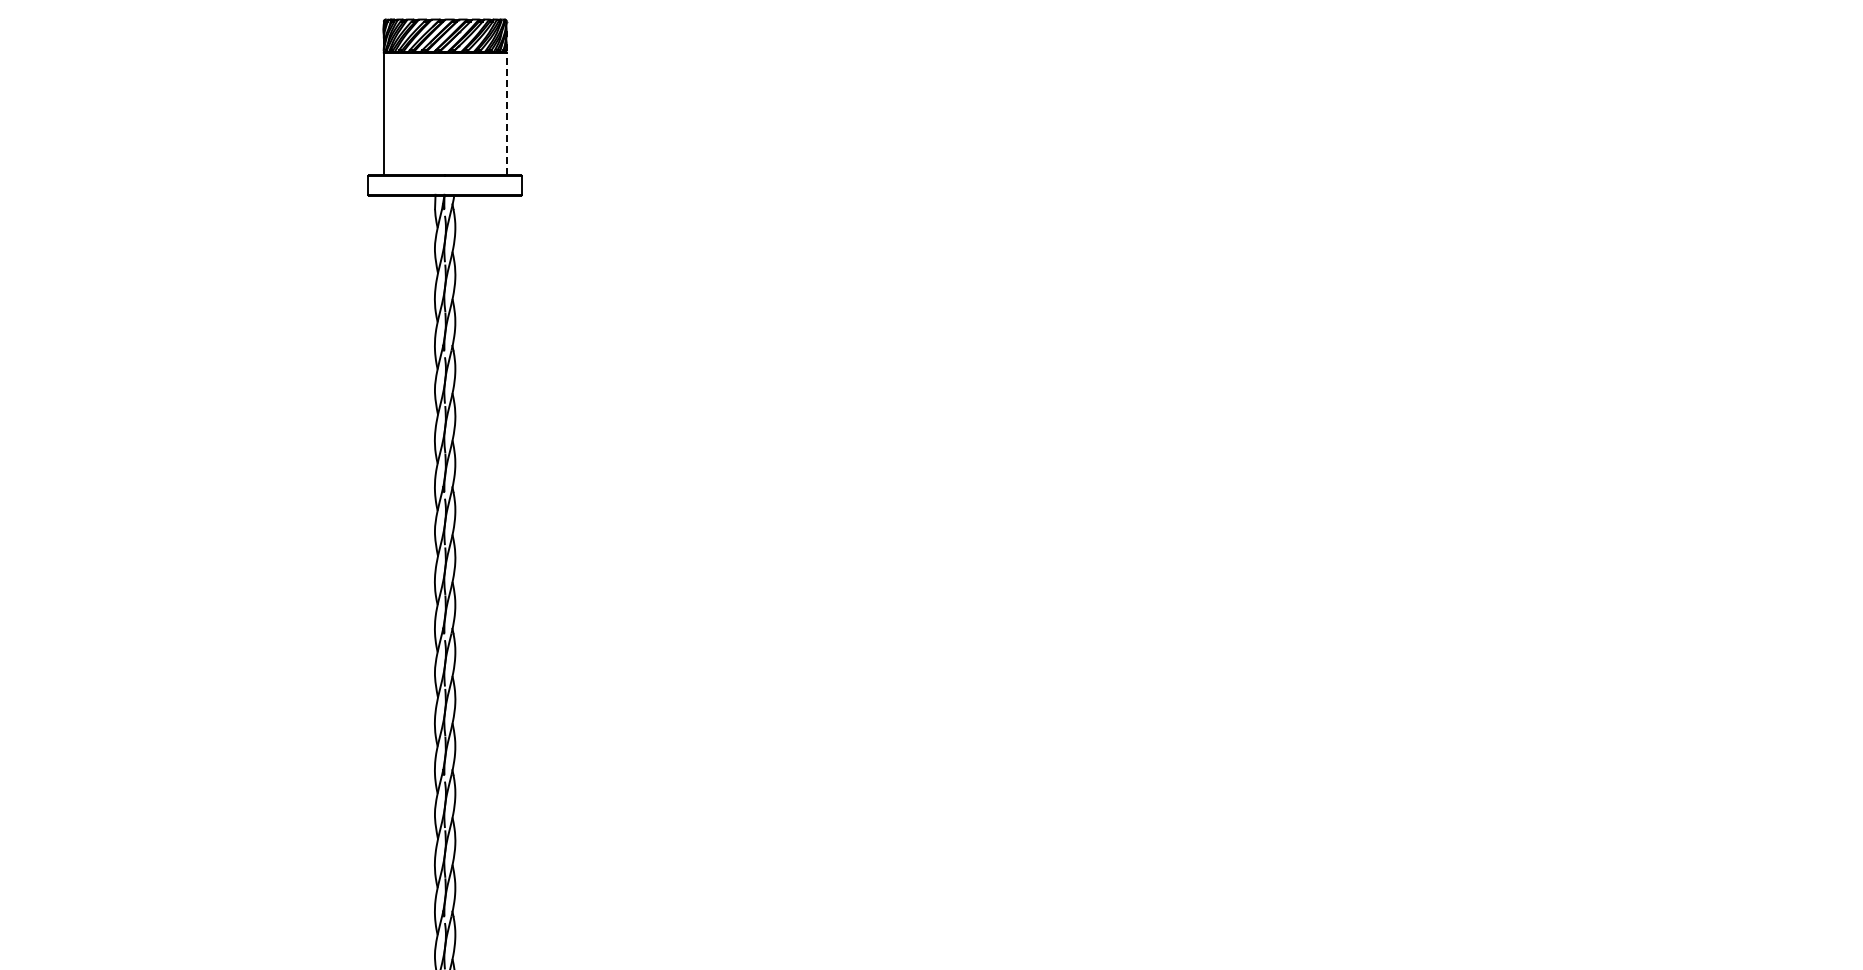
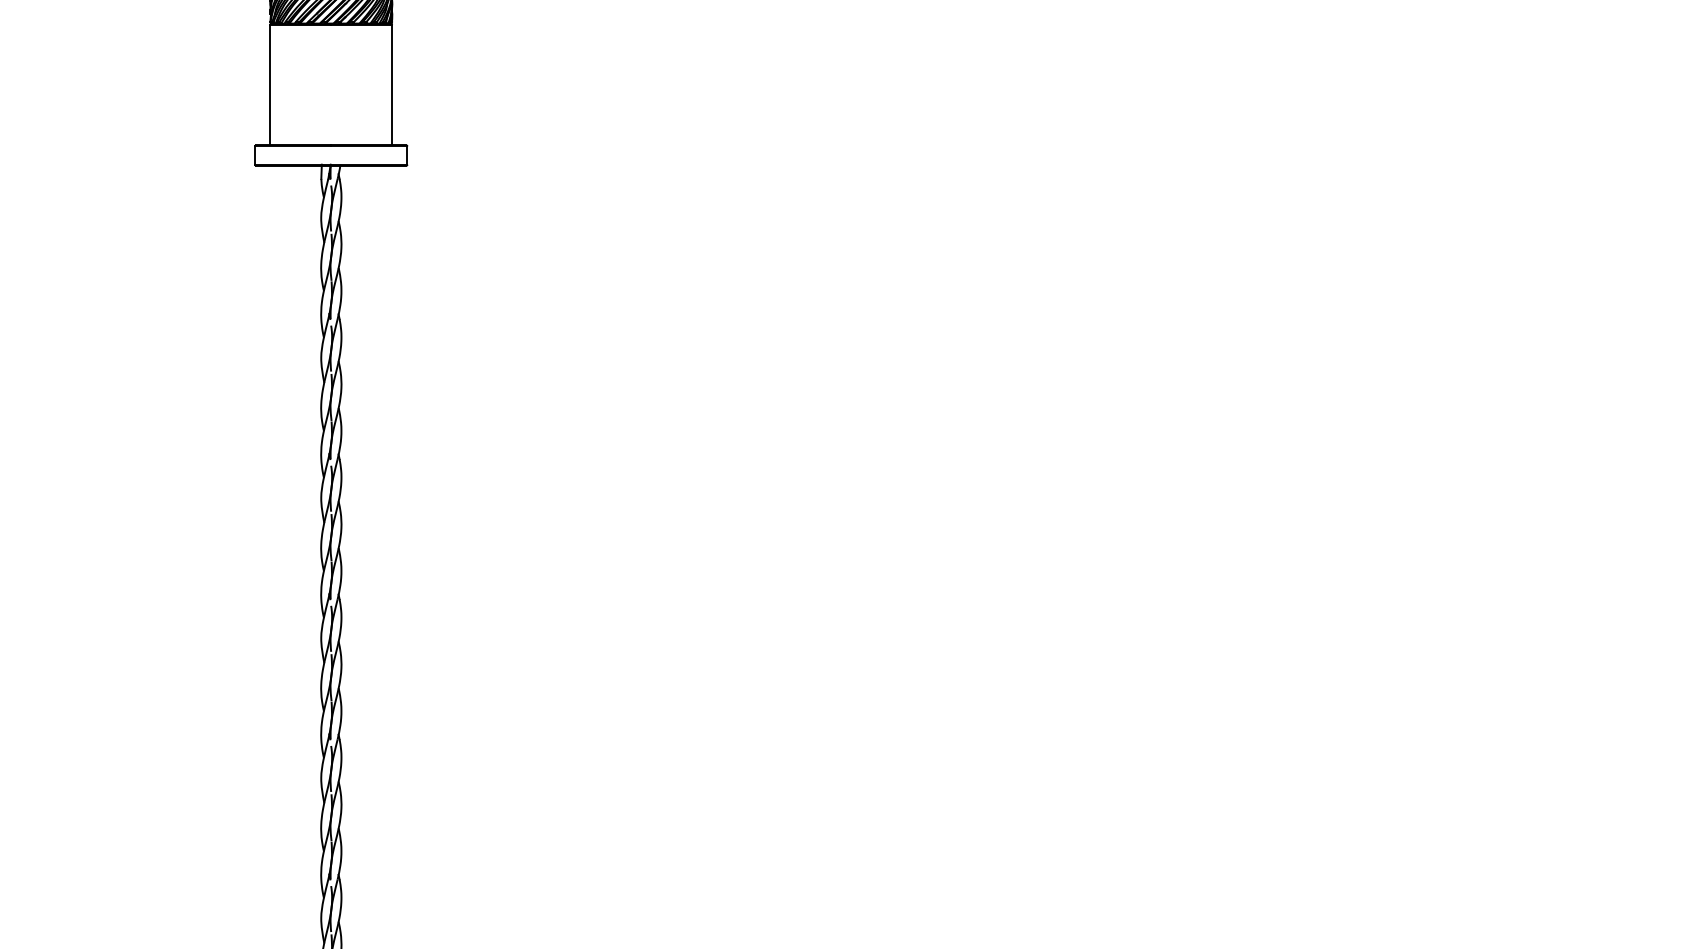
line: (506, 114) -> (392, 85), dashed -> solid

